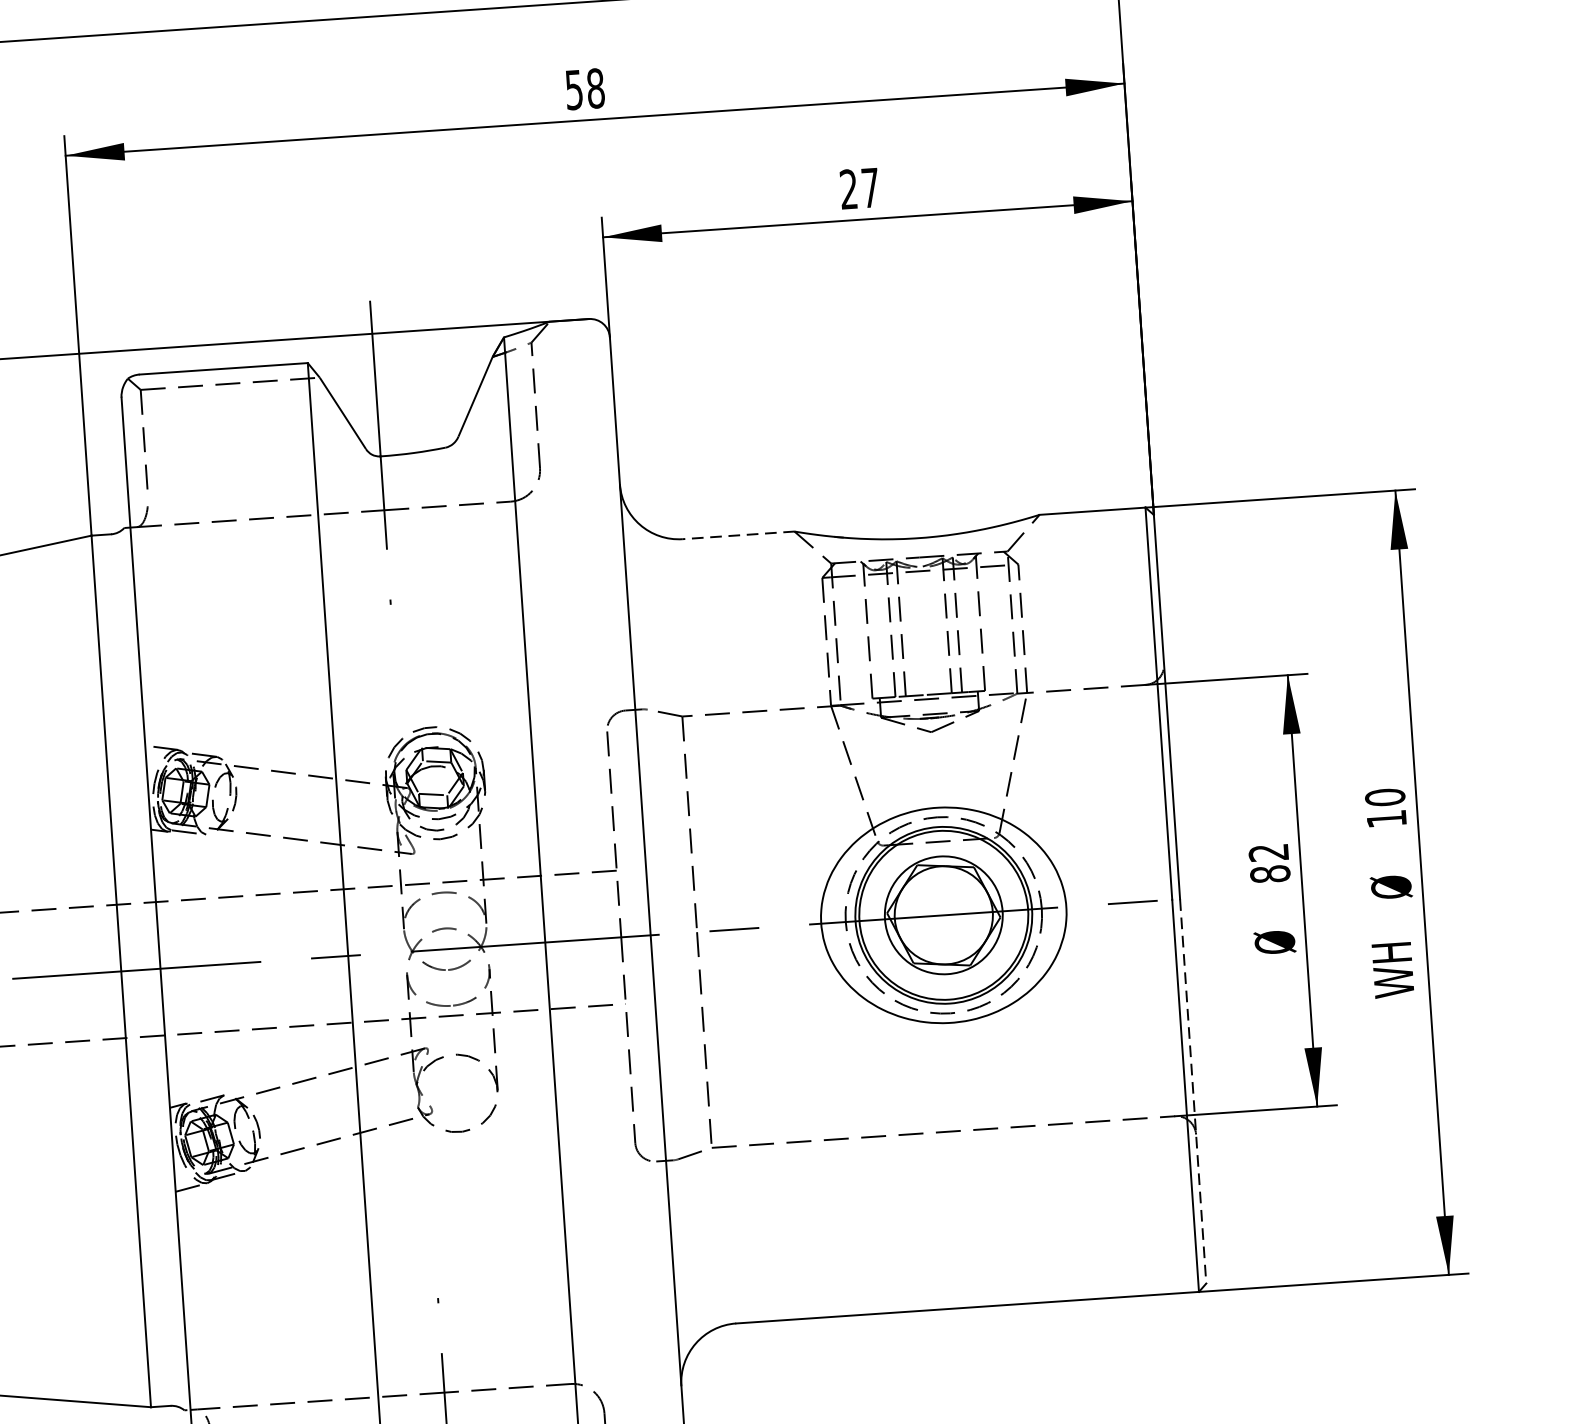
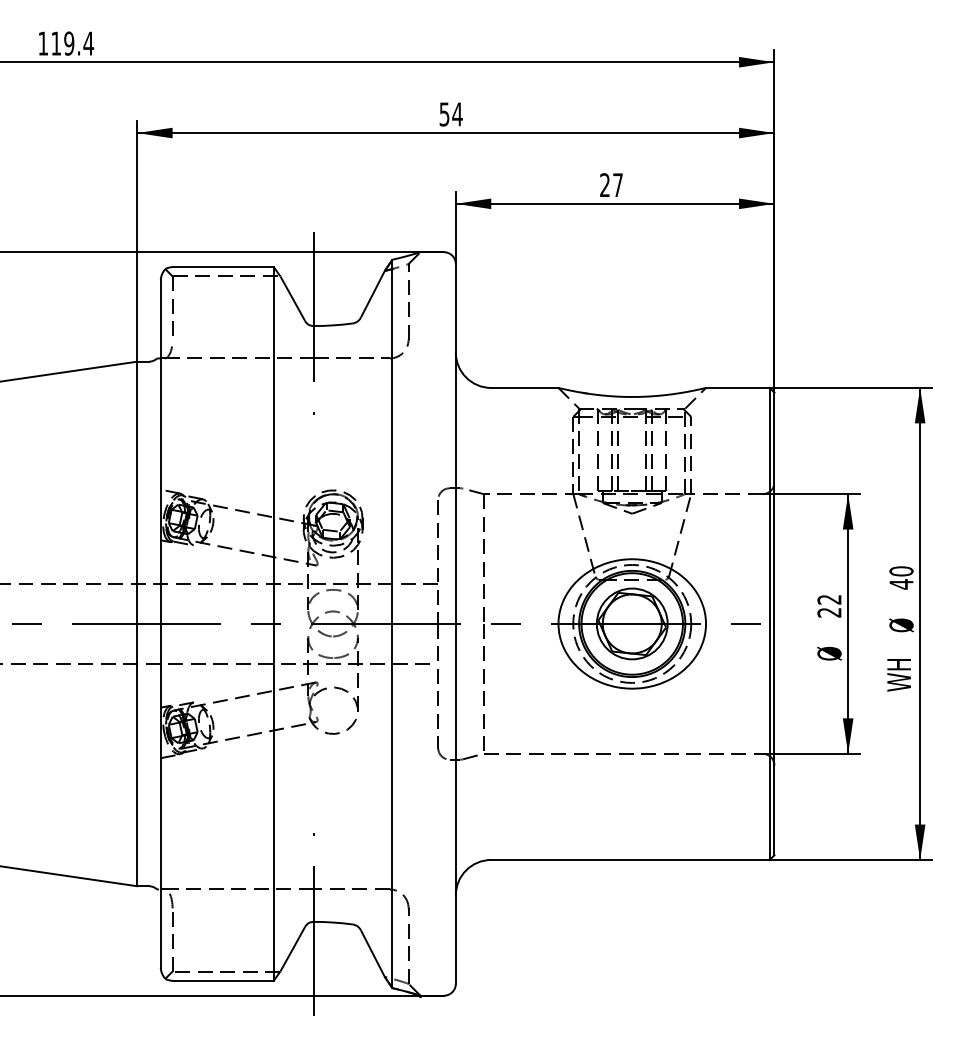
text: (595, 88) -> (457, 114), 58 -> 54
line: (737, 534) -> (524, 387), dashed -> solid
text: (1386, 819) -> (901, 584), 10 -> 40
text: (1270, 873) -> (829, 612), 82 -> 22
line: (1193, 1091) -> (774, 739), dashed -> solid

